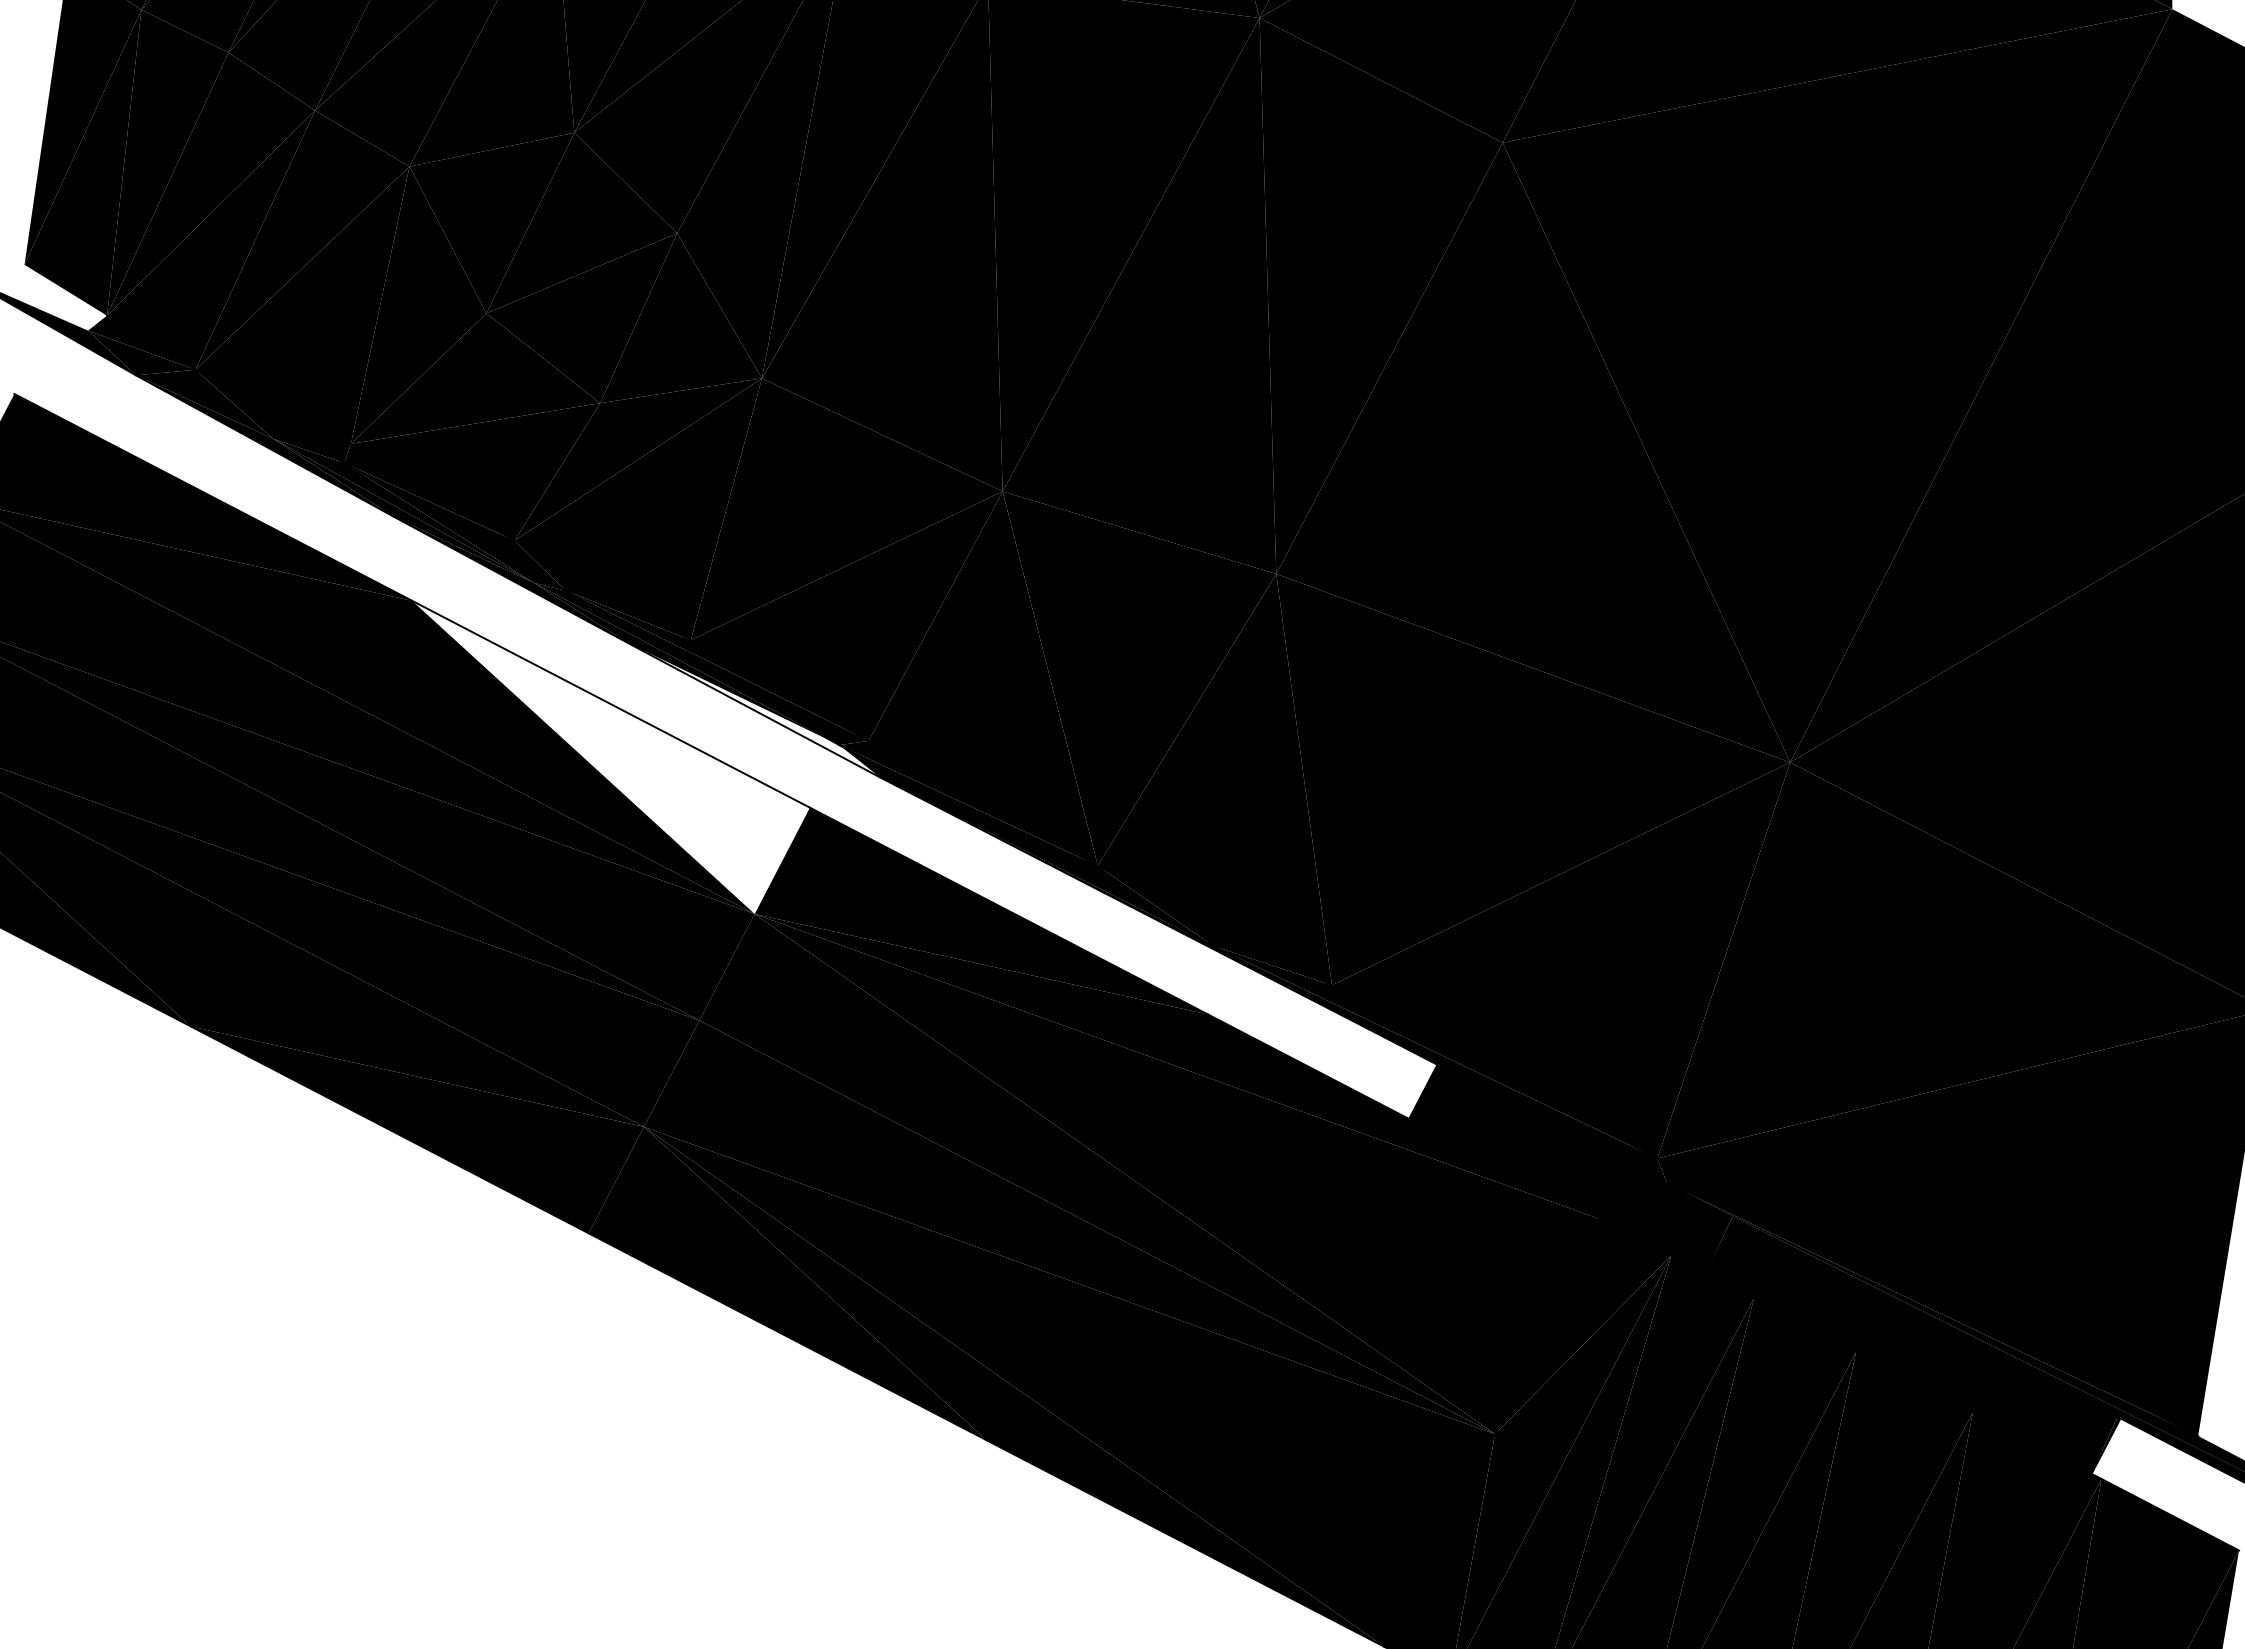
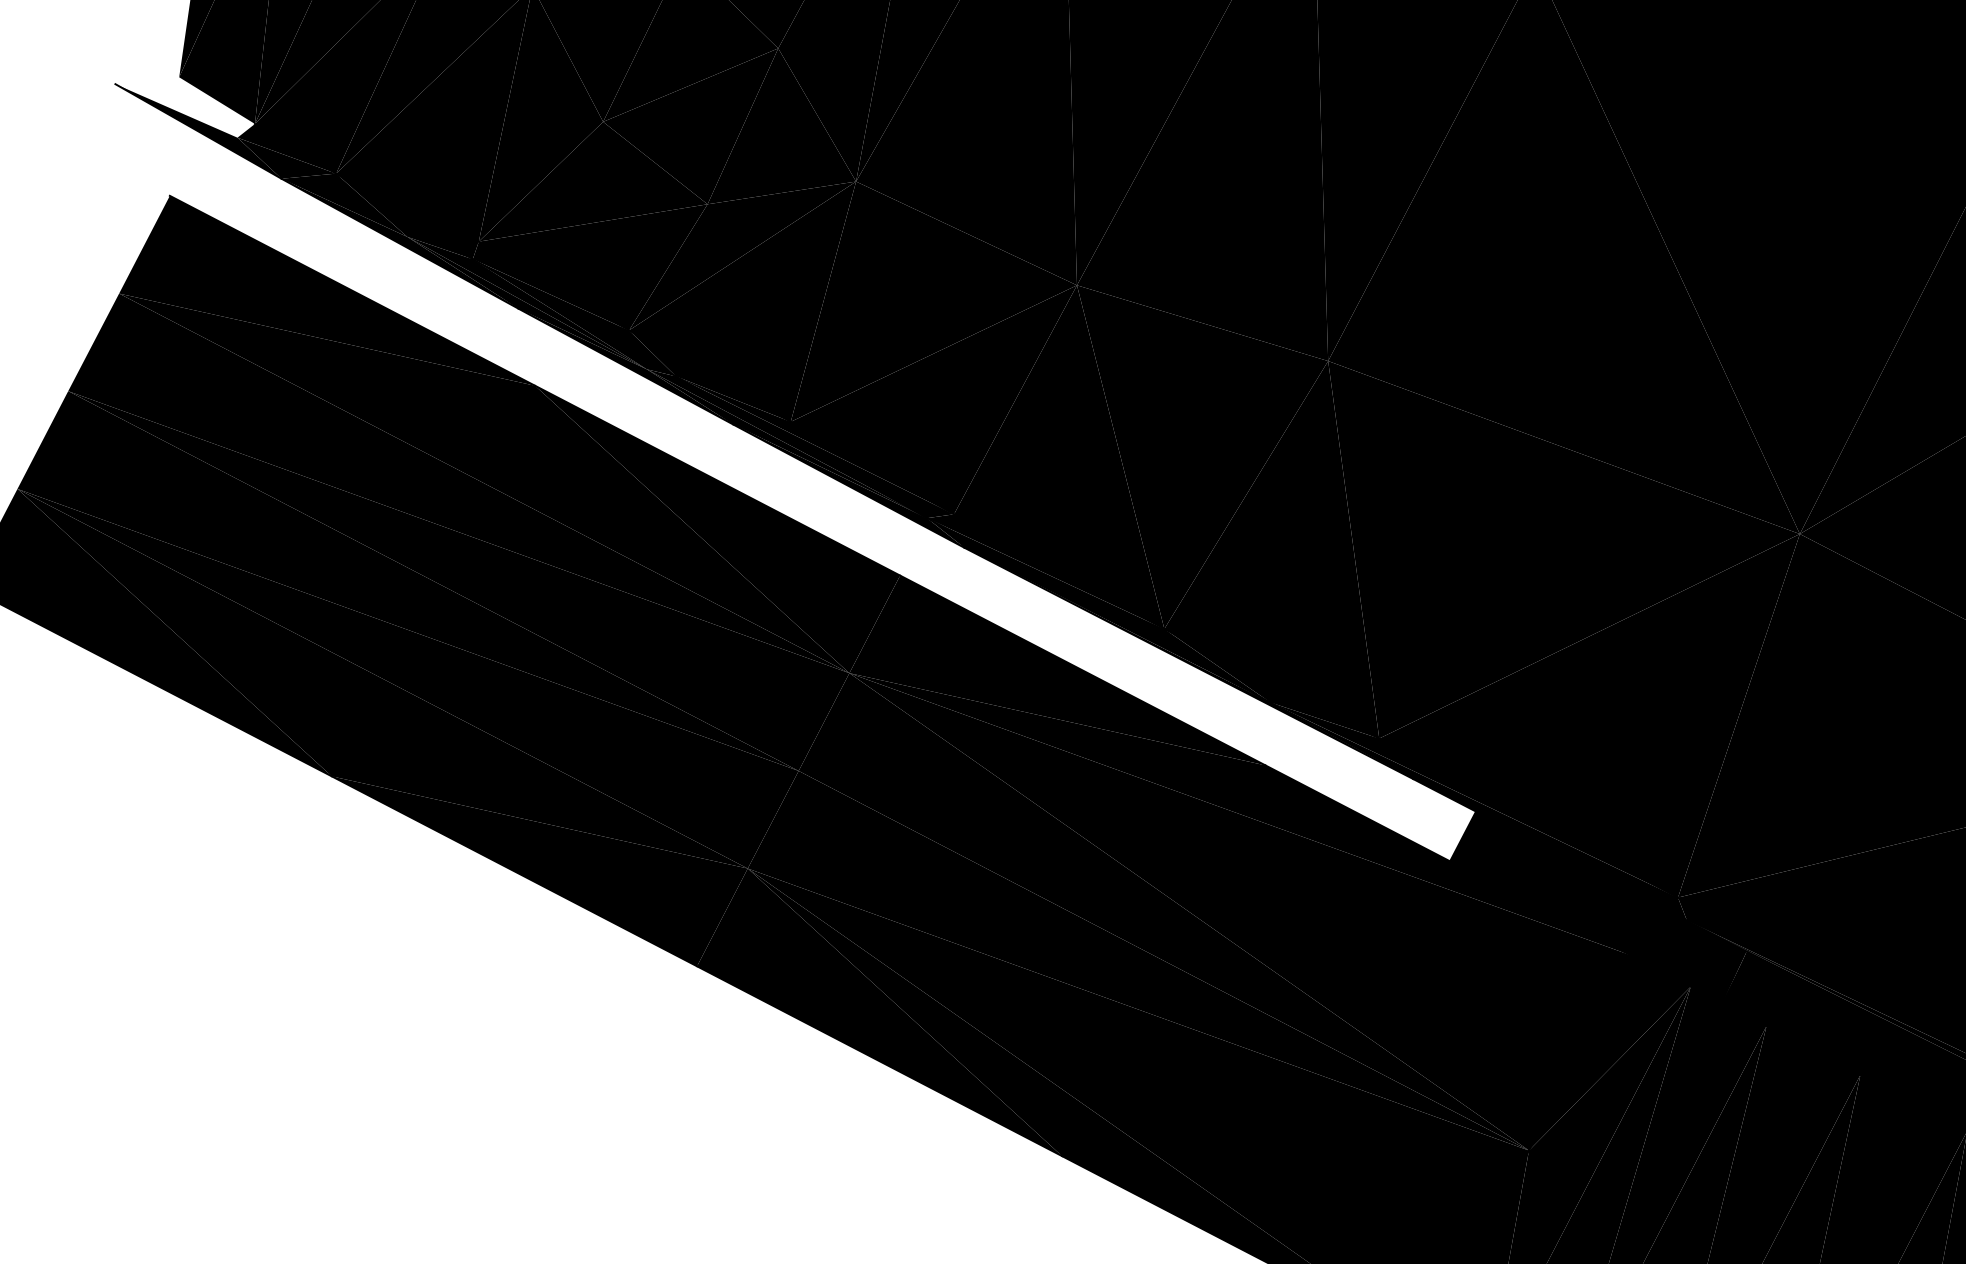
fill: (754, 710) -> (849, 486), added
fill: (610, 757) -> (717, 529), added

